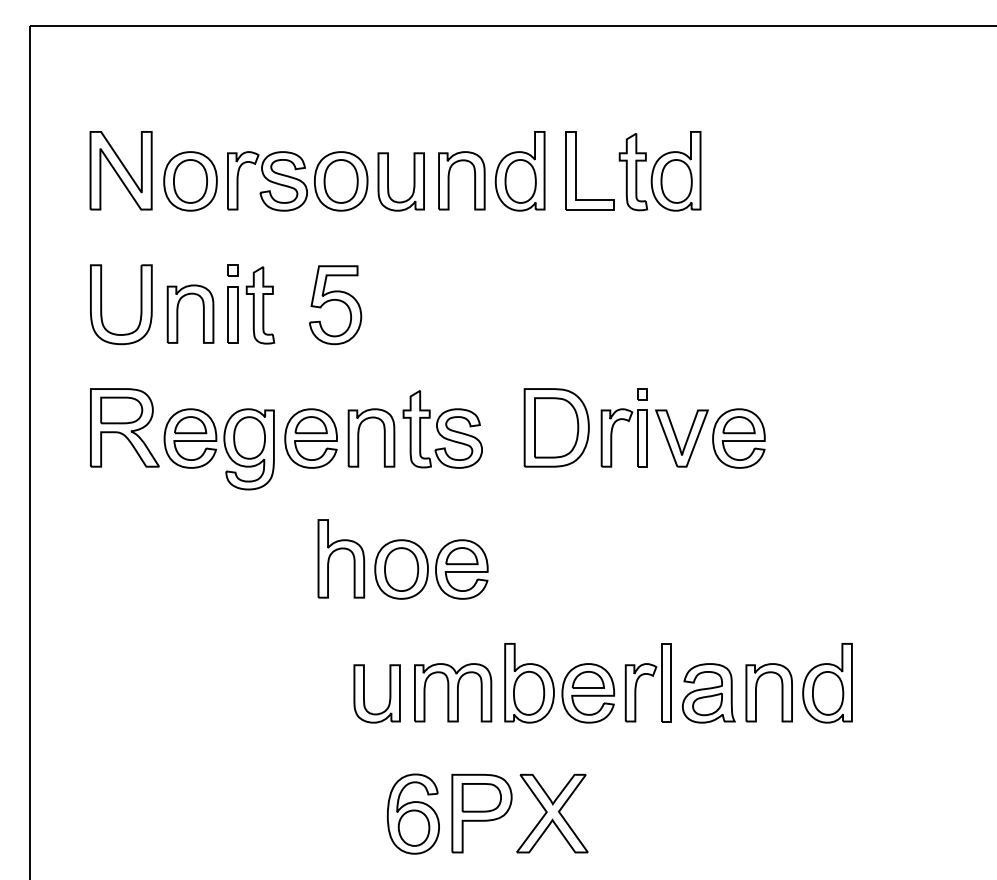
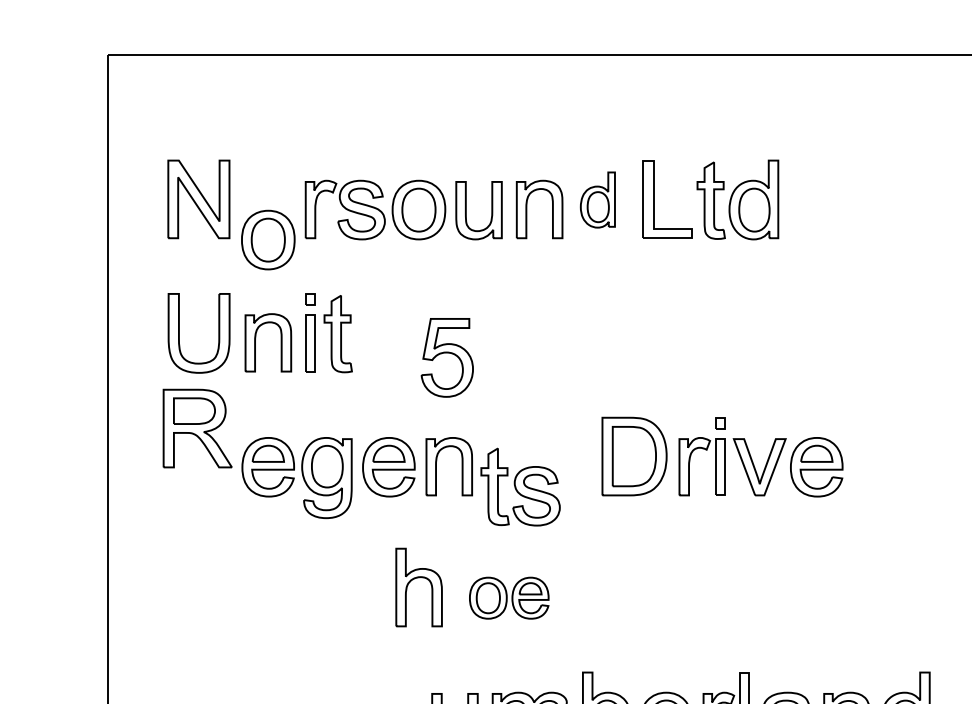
part: (519, 171) -> (597, 200), size x0.7
part: (190, 181) -> (268, 240), moved
part: (335, 305) -> (447, 358), moved
part: (124, 427) -> (197, 428), moved
part: (442, 429) -> (520, 487), moved
part: (431, 569) -> (509, 598), size x0.7

